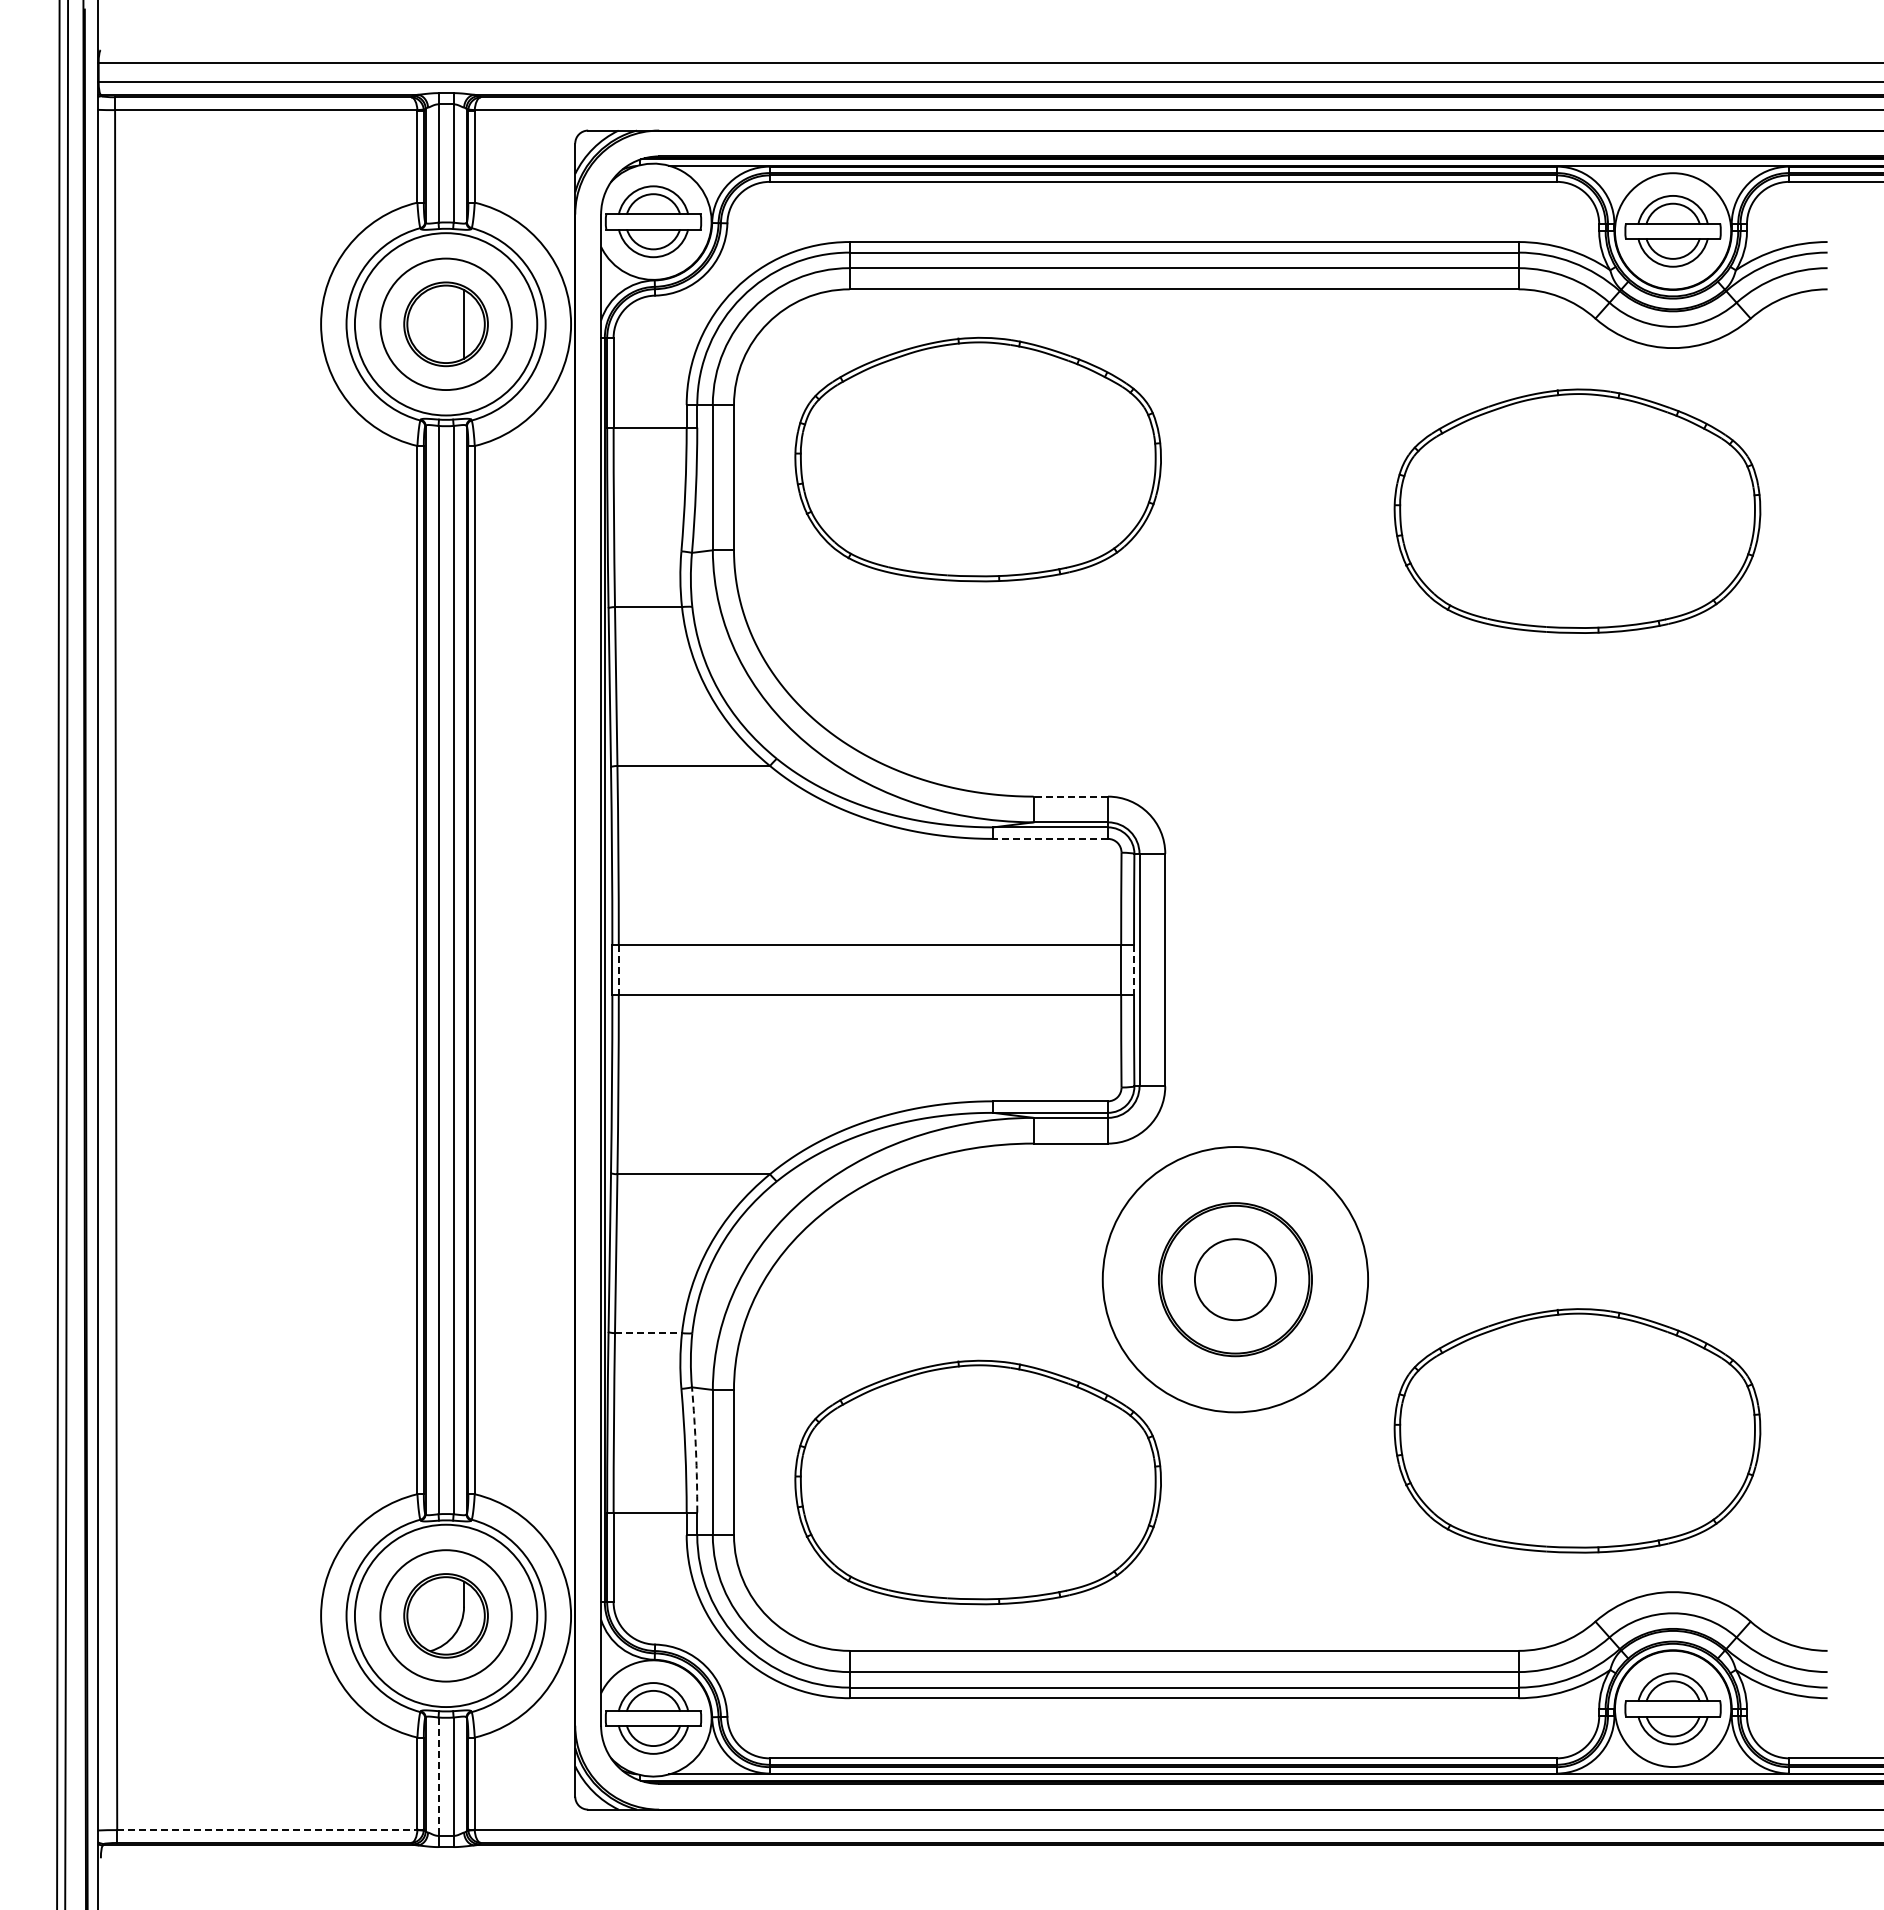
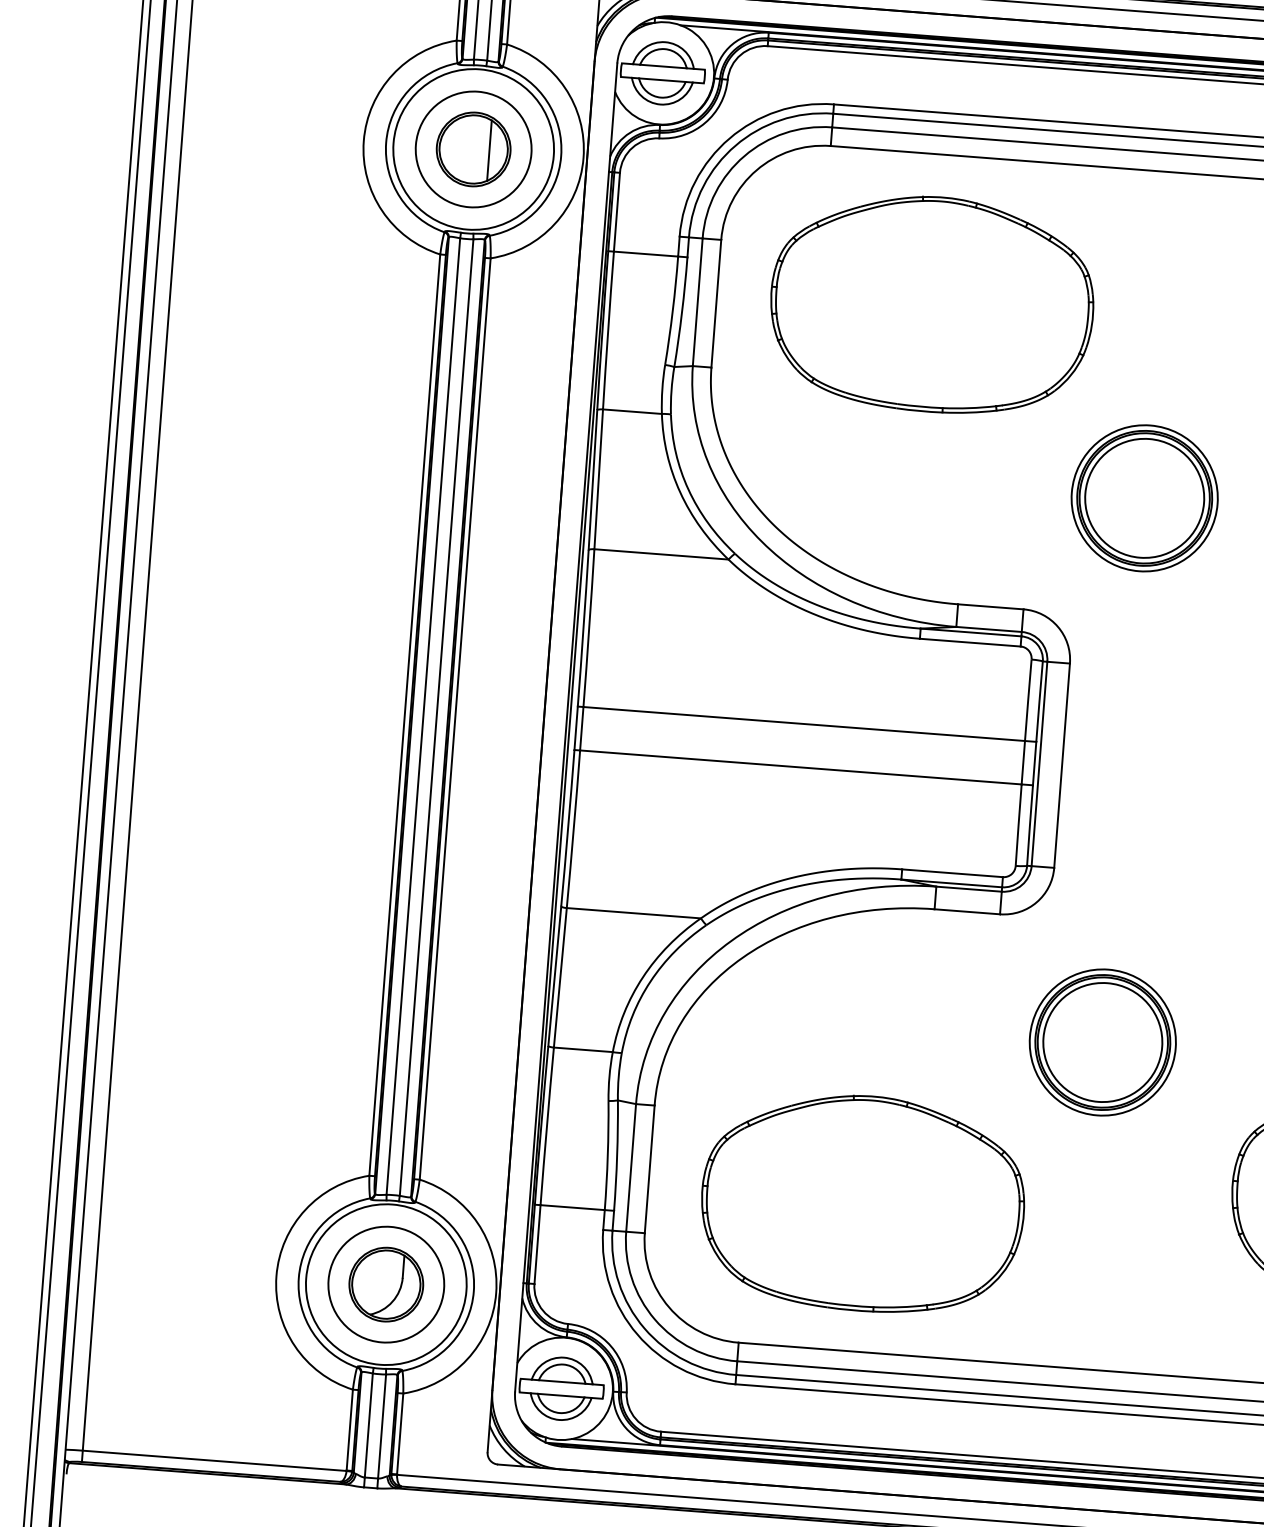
part: (1235, 660) -> (1144, 498), added
line: (1070, 796) -> (990, 606), dashed -> solid
line: (1050, 838) -> (970, 642), dashed -> solid
line: (618, 970) -> (581, 729), dashed -> solid
line: (1134, 970) -> (1035, 763), dashed -> solid
circle: (1234, 1279) -> (1102, 1042), size x1.67
circle: (1235, 1279) -> (1102, 1042), size x0.62
line: (648, 1333) -> (583, 1050), dashed -> solid
arc: (695, 1449) -> (616, 1155), dashed -> solid
line: (438, 1777) -> (368, 1426), dashed -> solid
line: (267, 1830) -> (214, 1461), dashed -> solid

